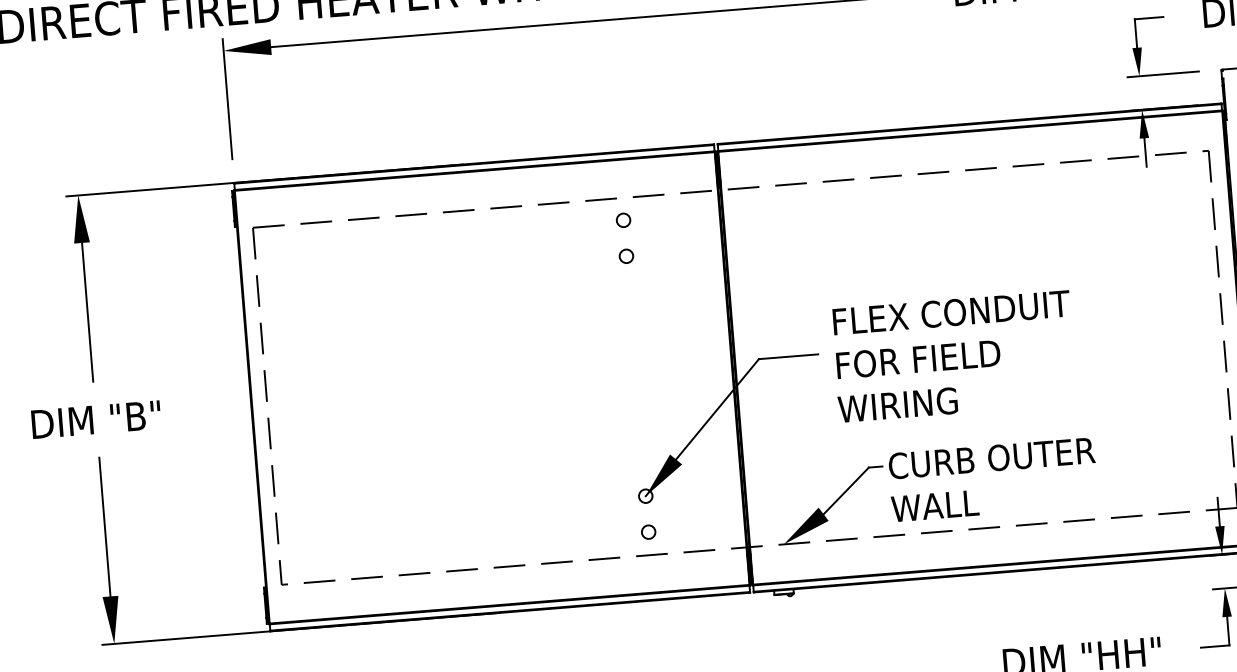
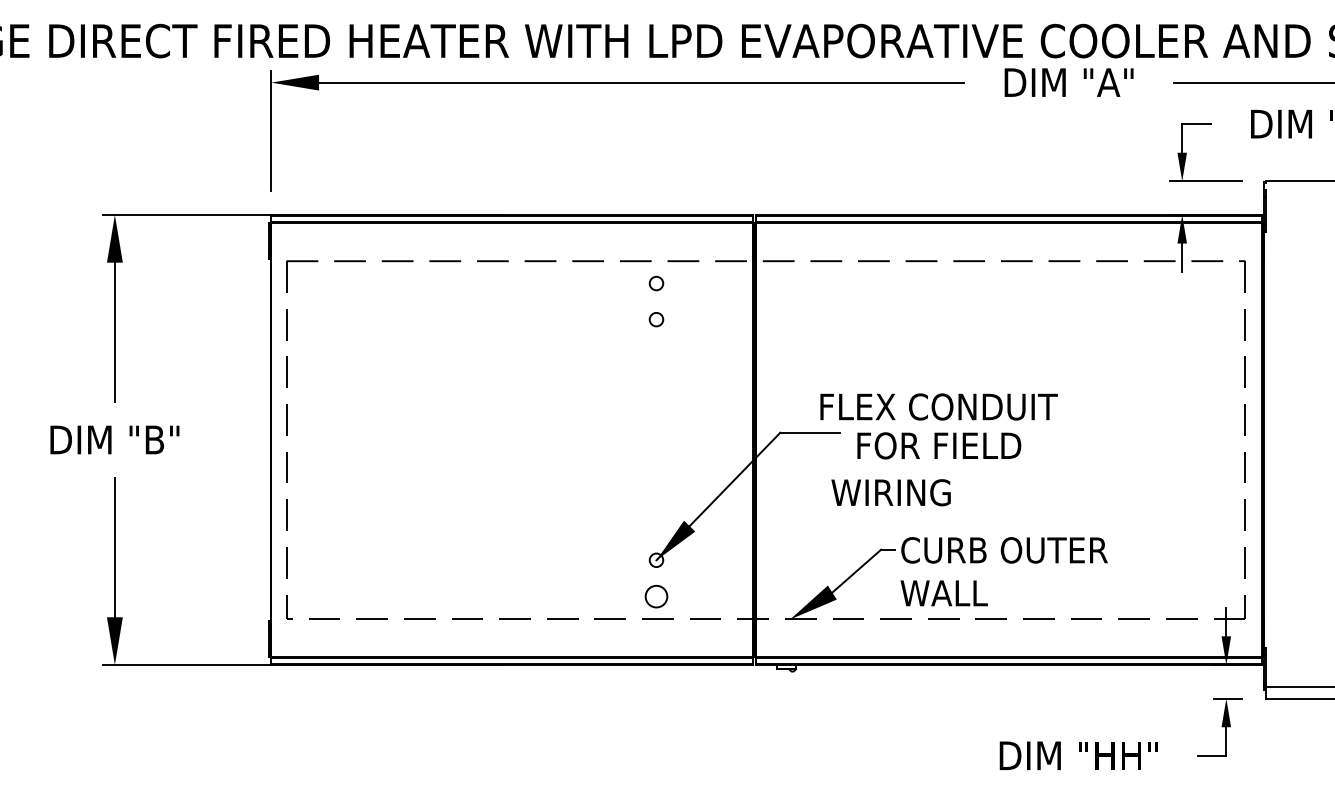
text: (951, 312) -> (938, 406), moved
text: (897, 404) -> (890, 492), moved
circle: (648, 531) -> (656, 595), size x1.6

